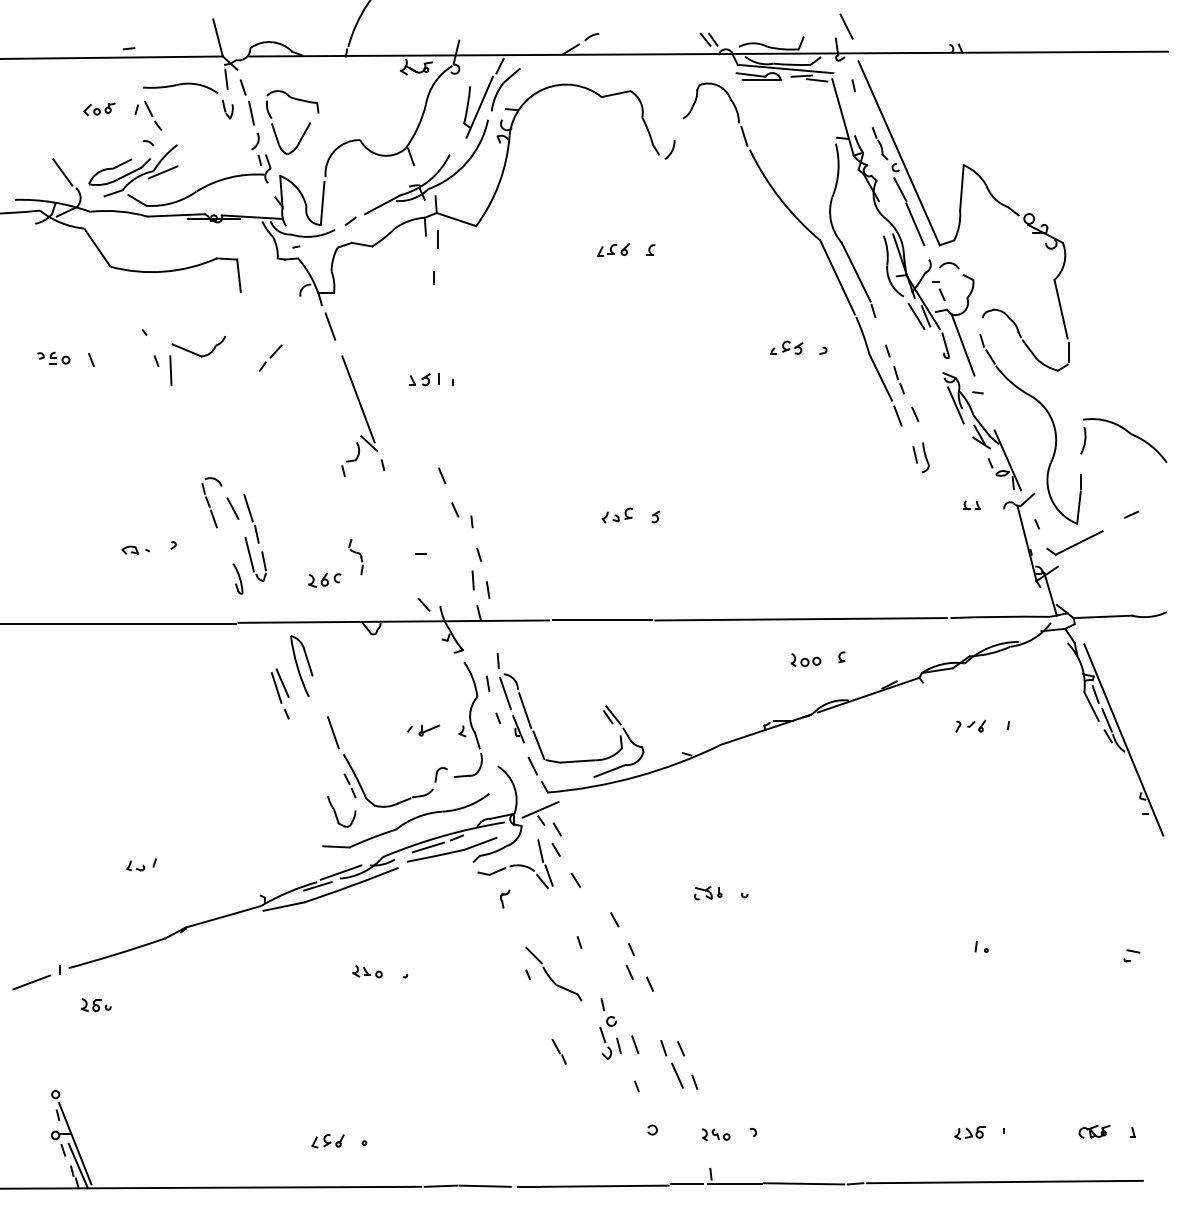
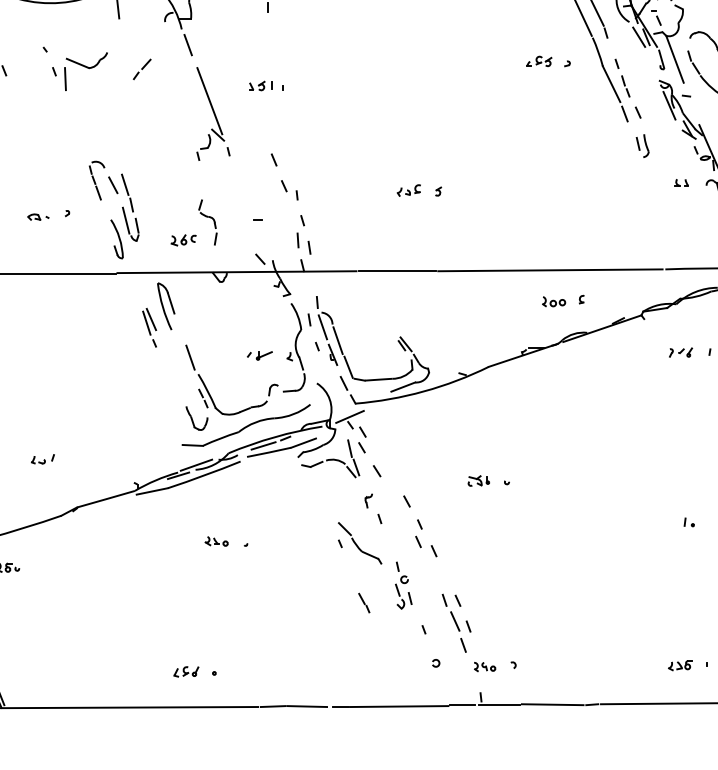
part: (355, 556) -> (207, 222), size x1.67
part: (237, 578) -> (116, 238), size x1.67
part: (505, 898) -> (369, 500), moved
line: (635, 1044) -> (463, 645), moved

